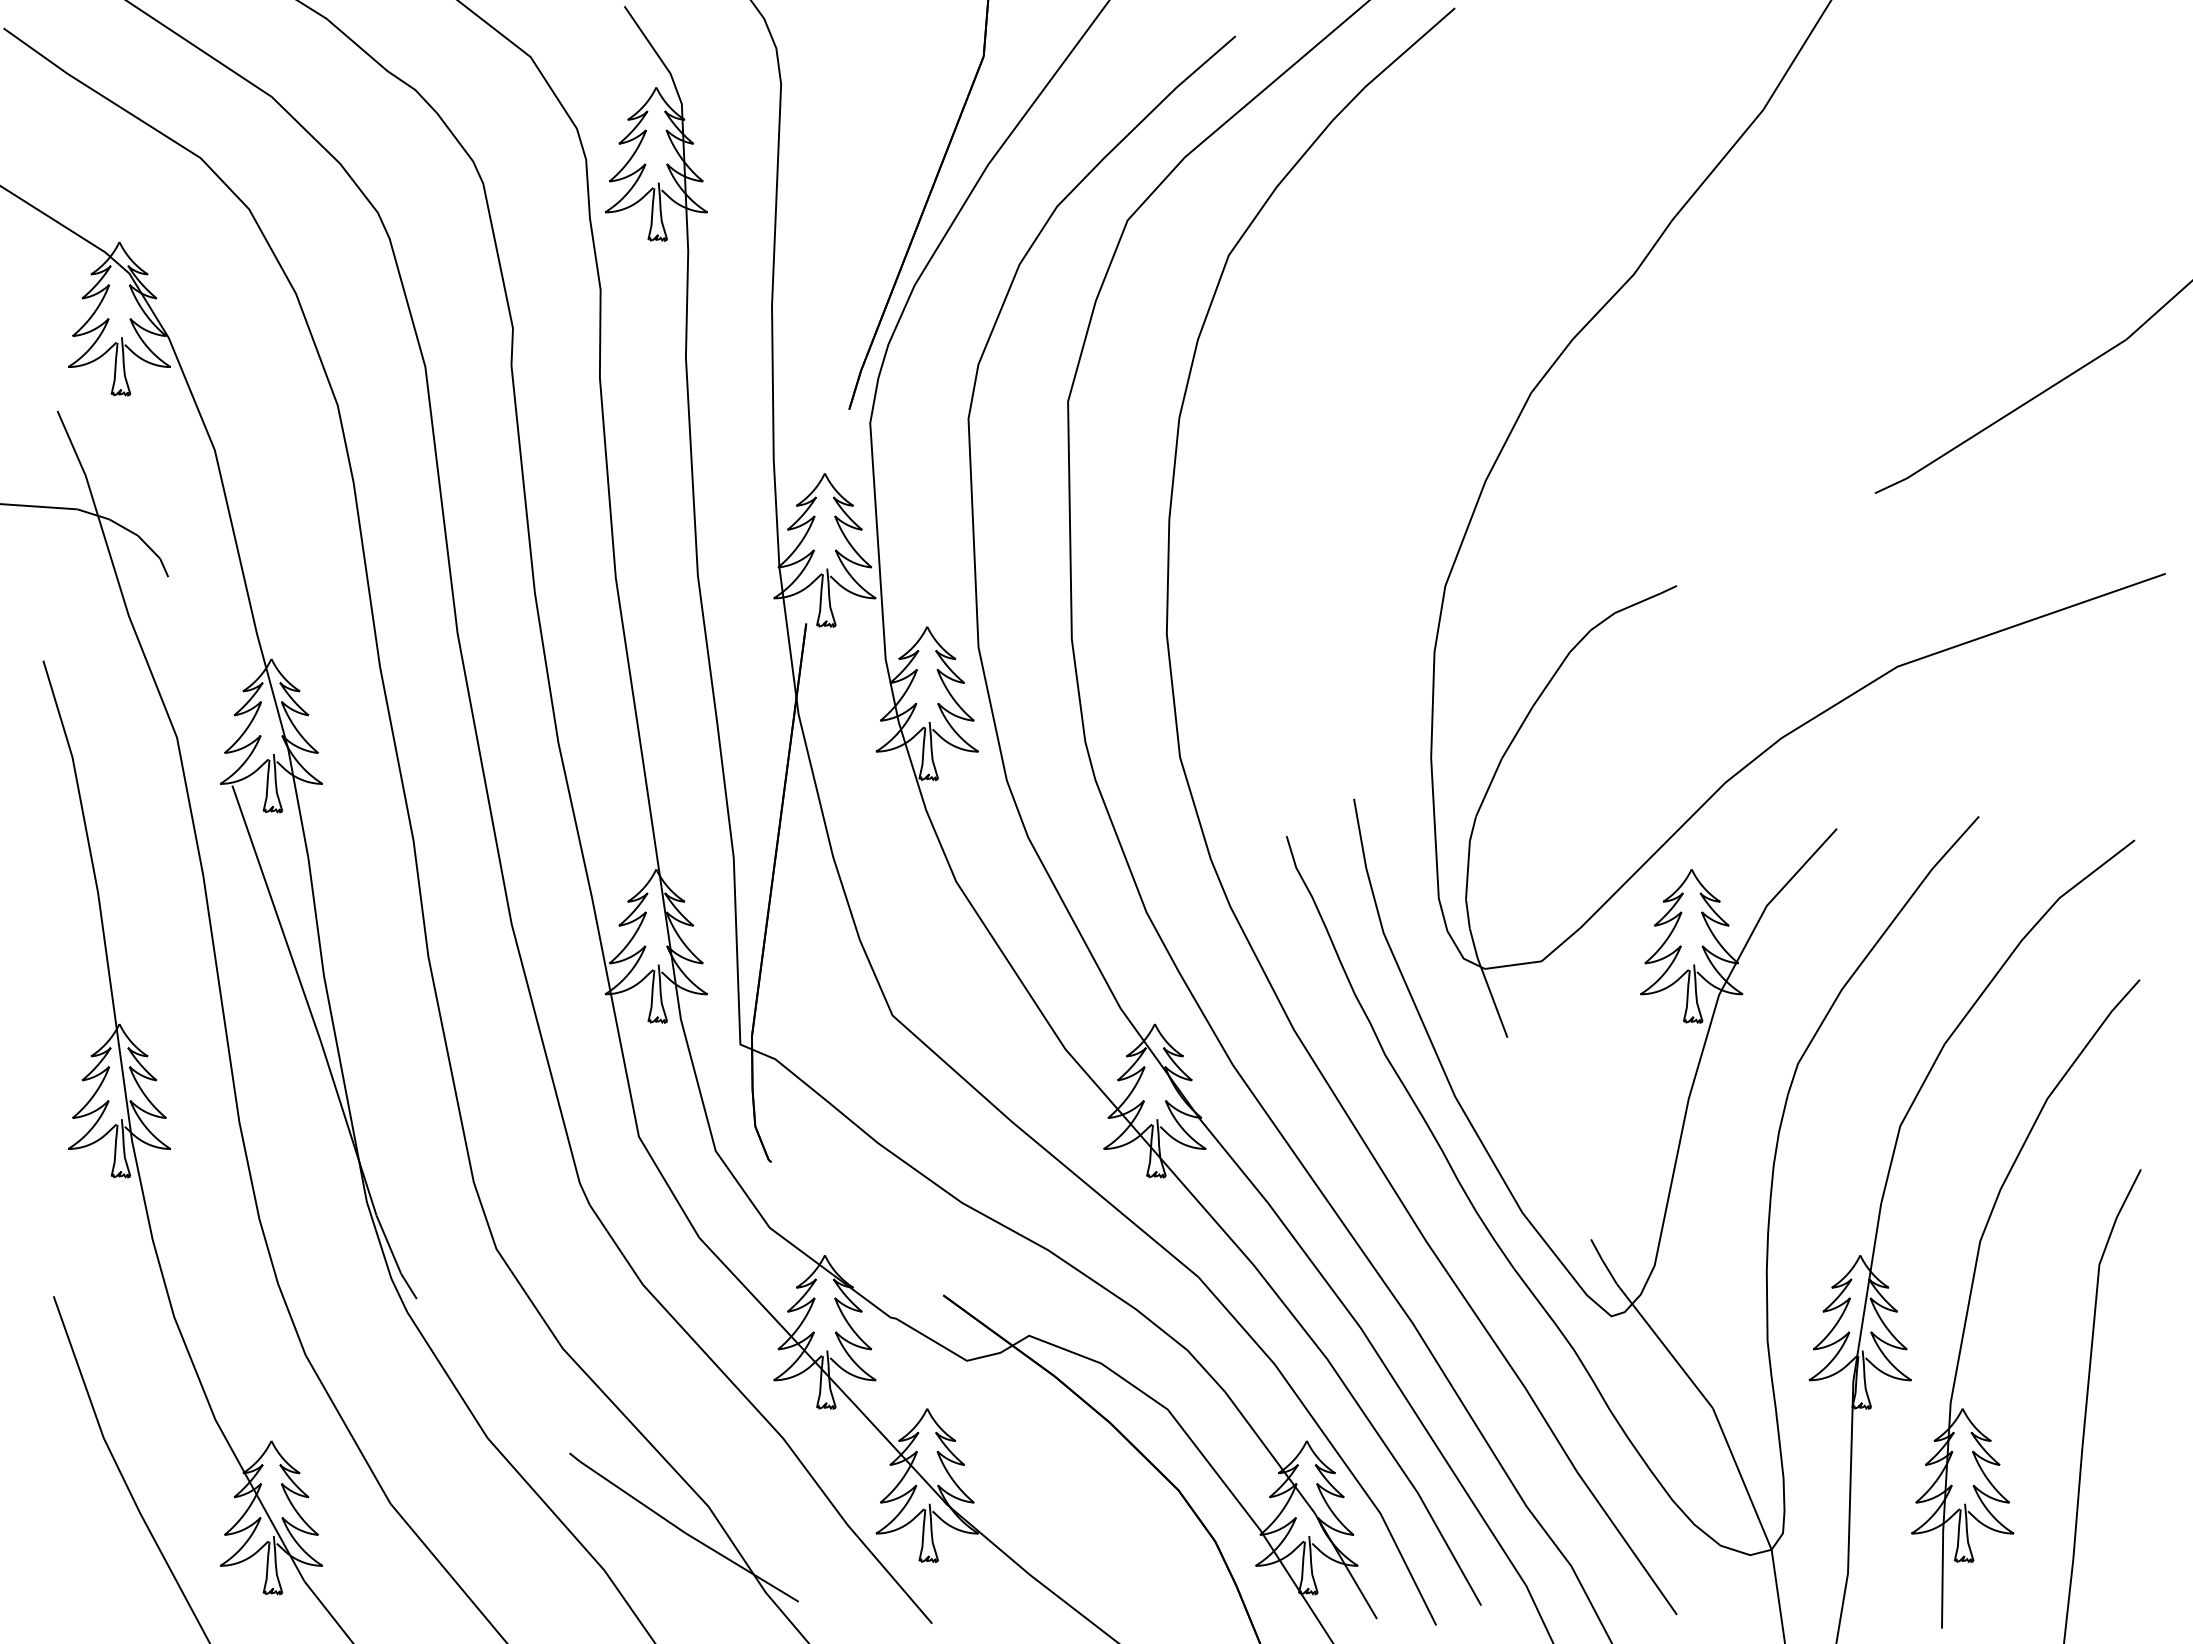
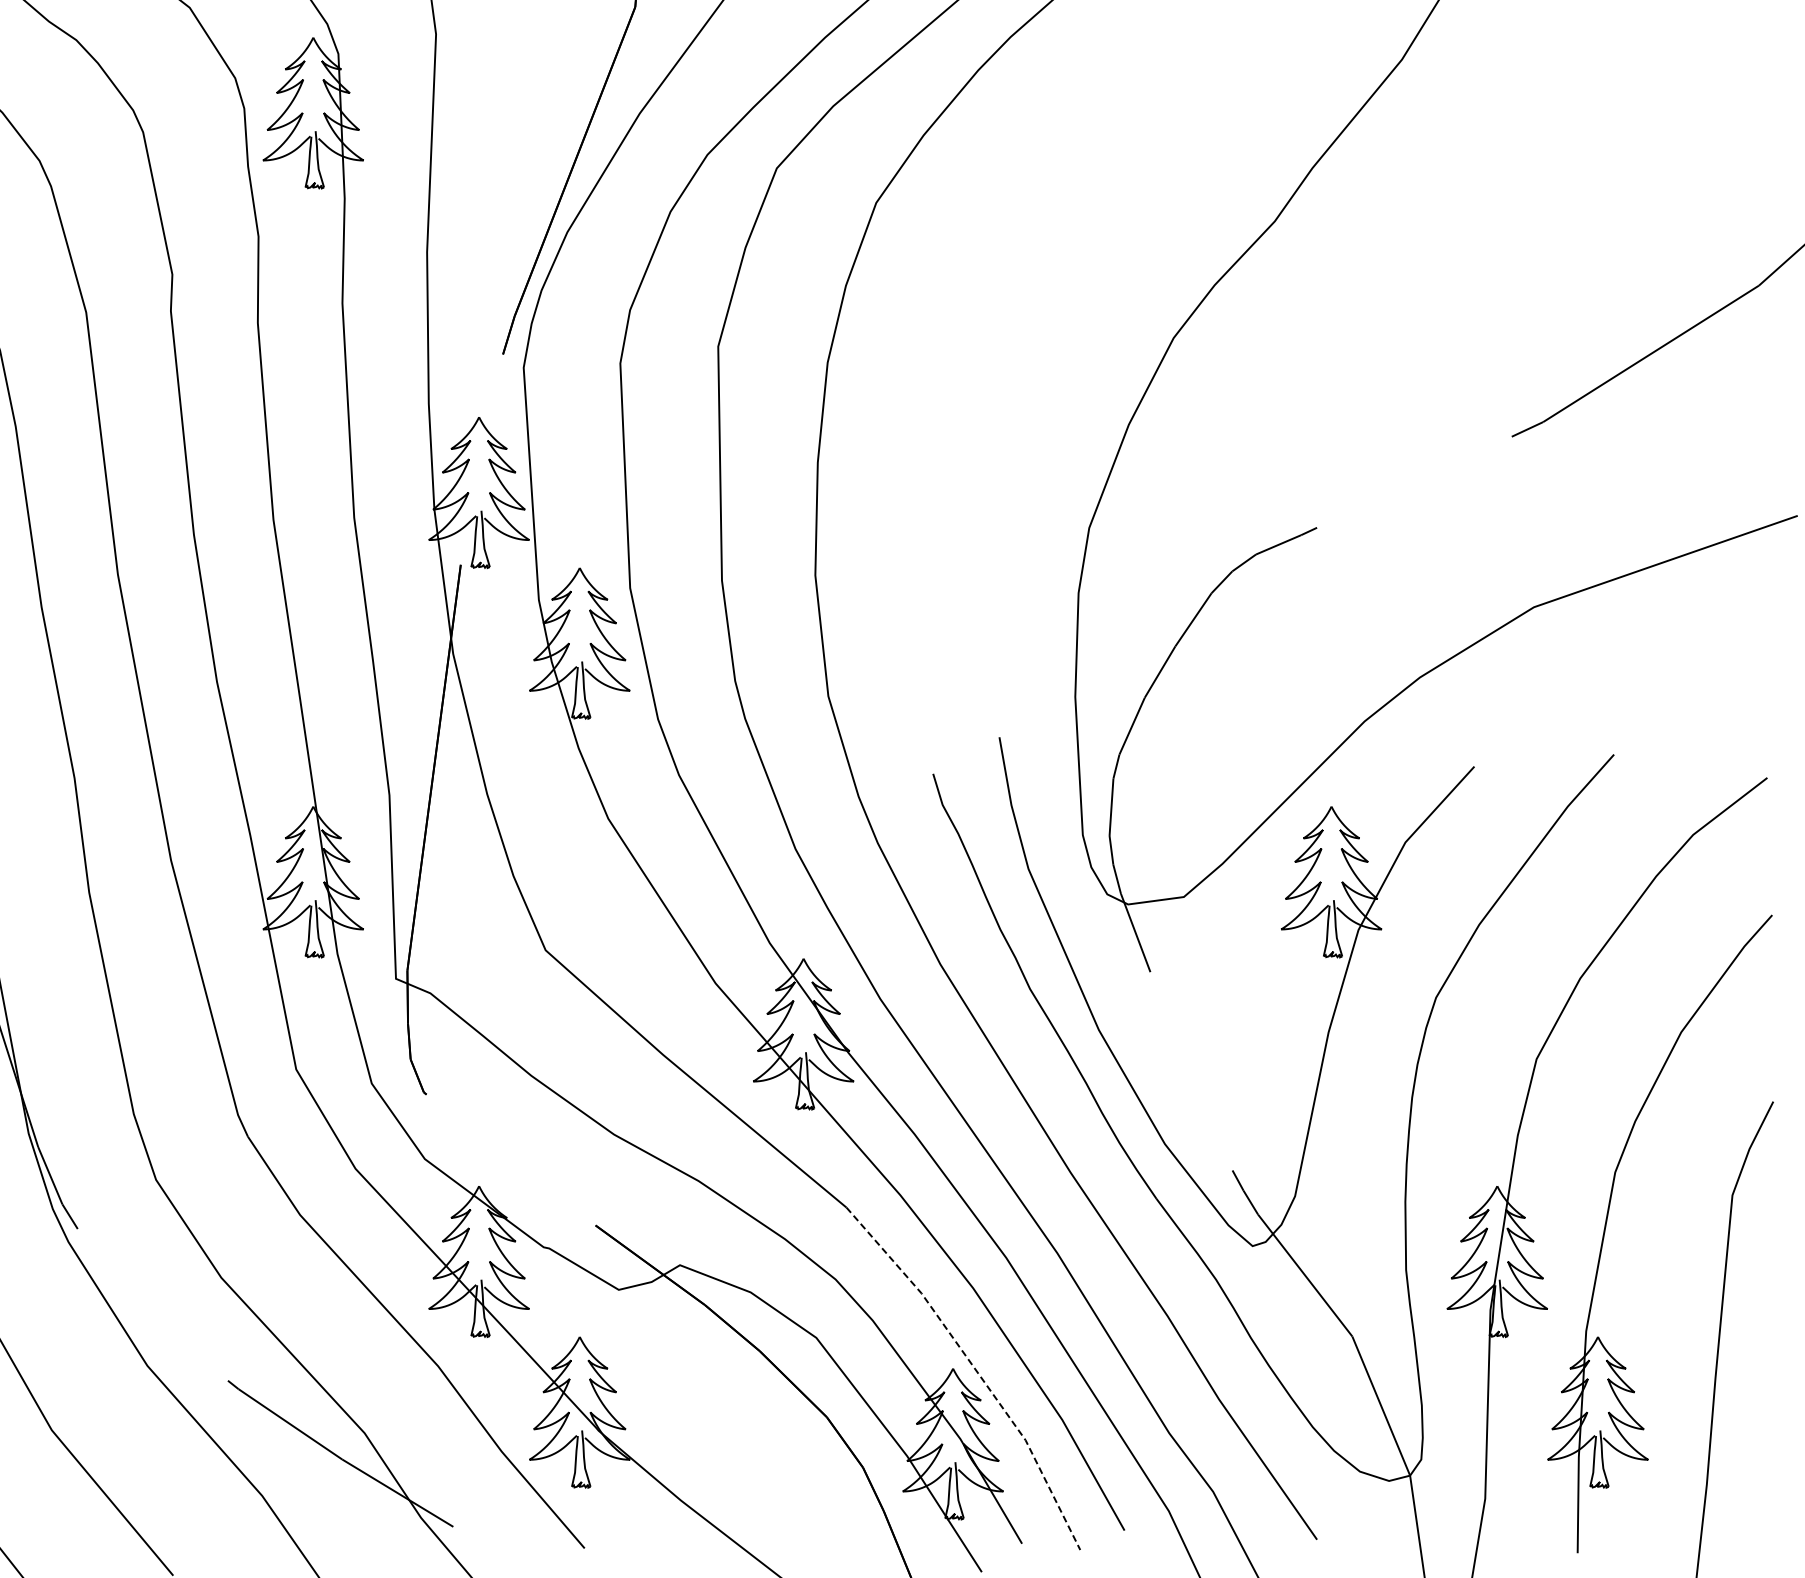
line: (1330, 1443) -> (976, 1371), solid -> dashed

